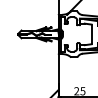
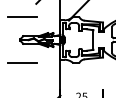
line: (20, 10) -> (22, 16), added
line: (20, 57) -> (22, 63), added

